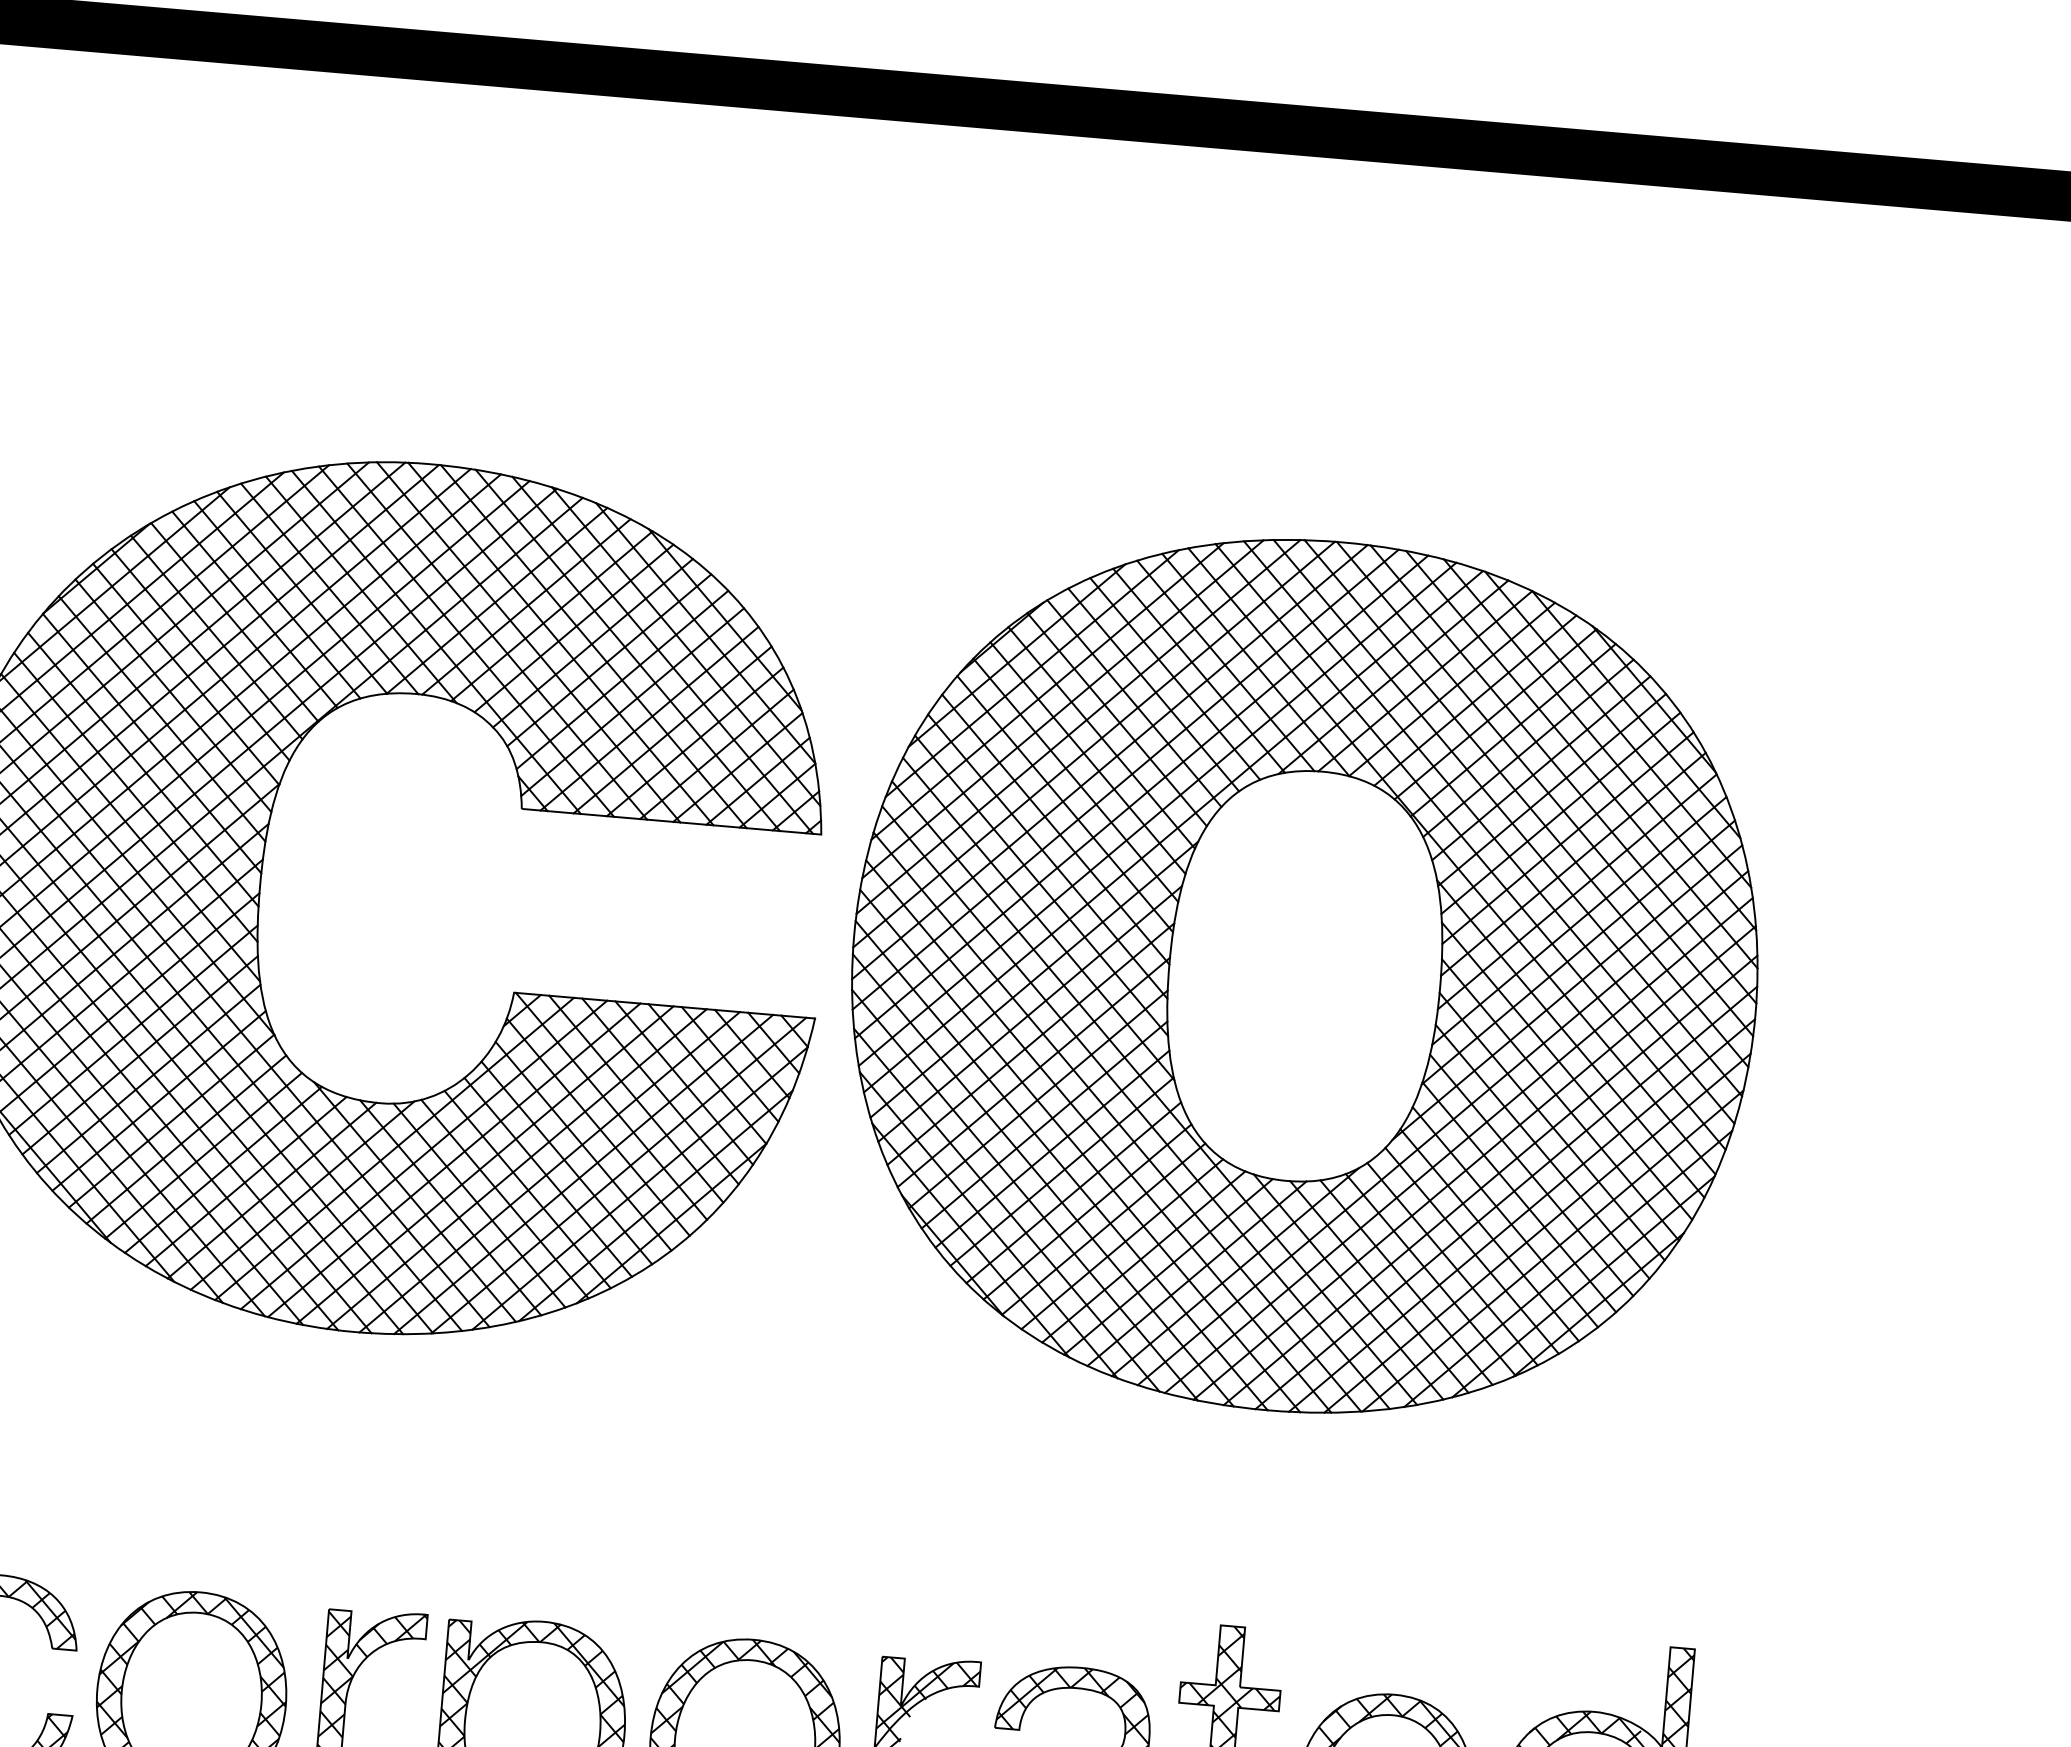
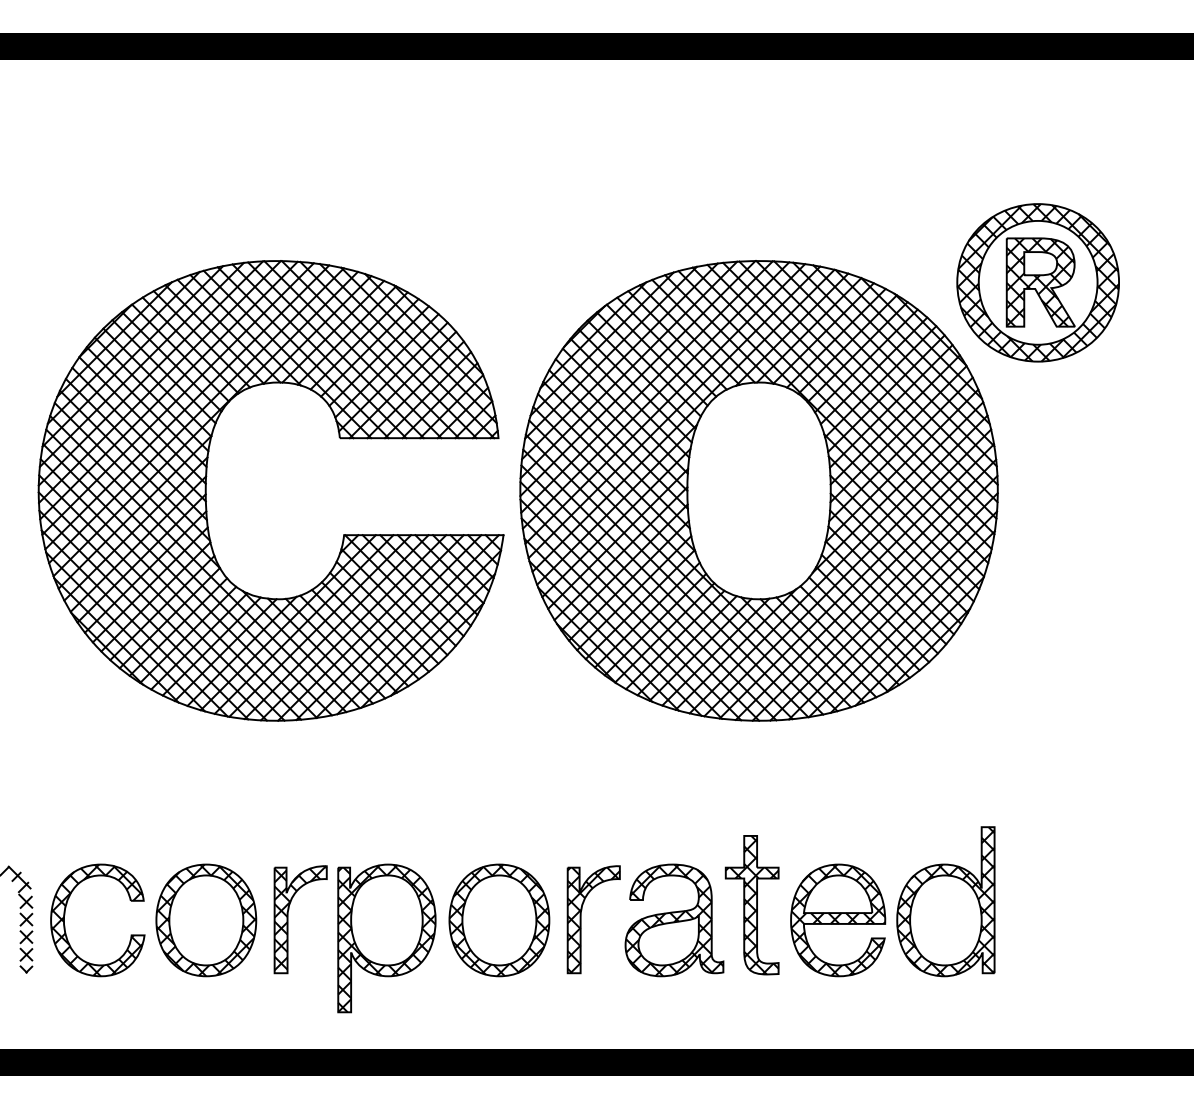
part: (1864, 627) -> (1037, 282), added

